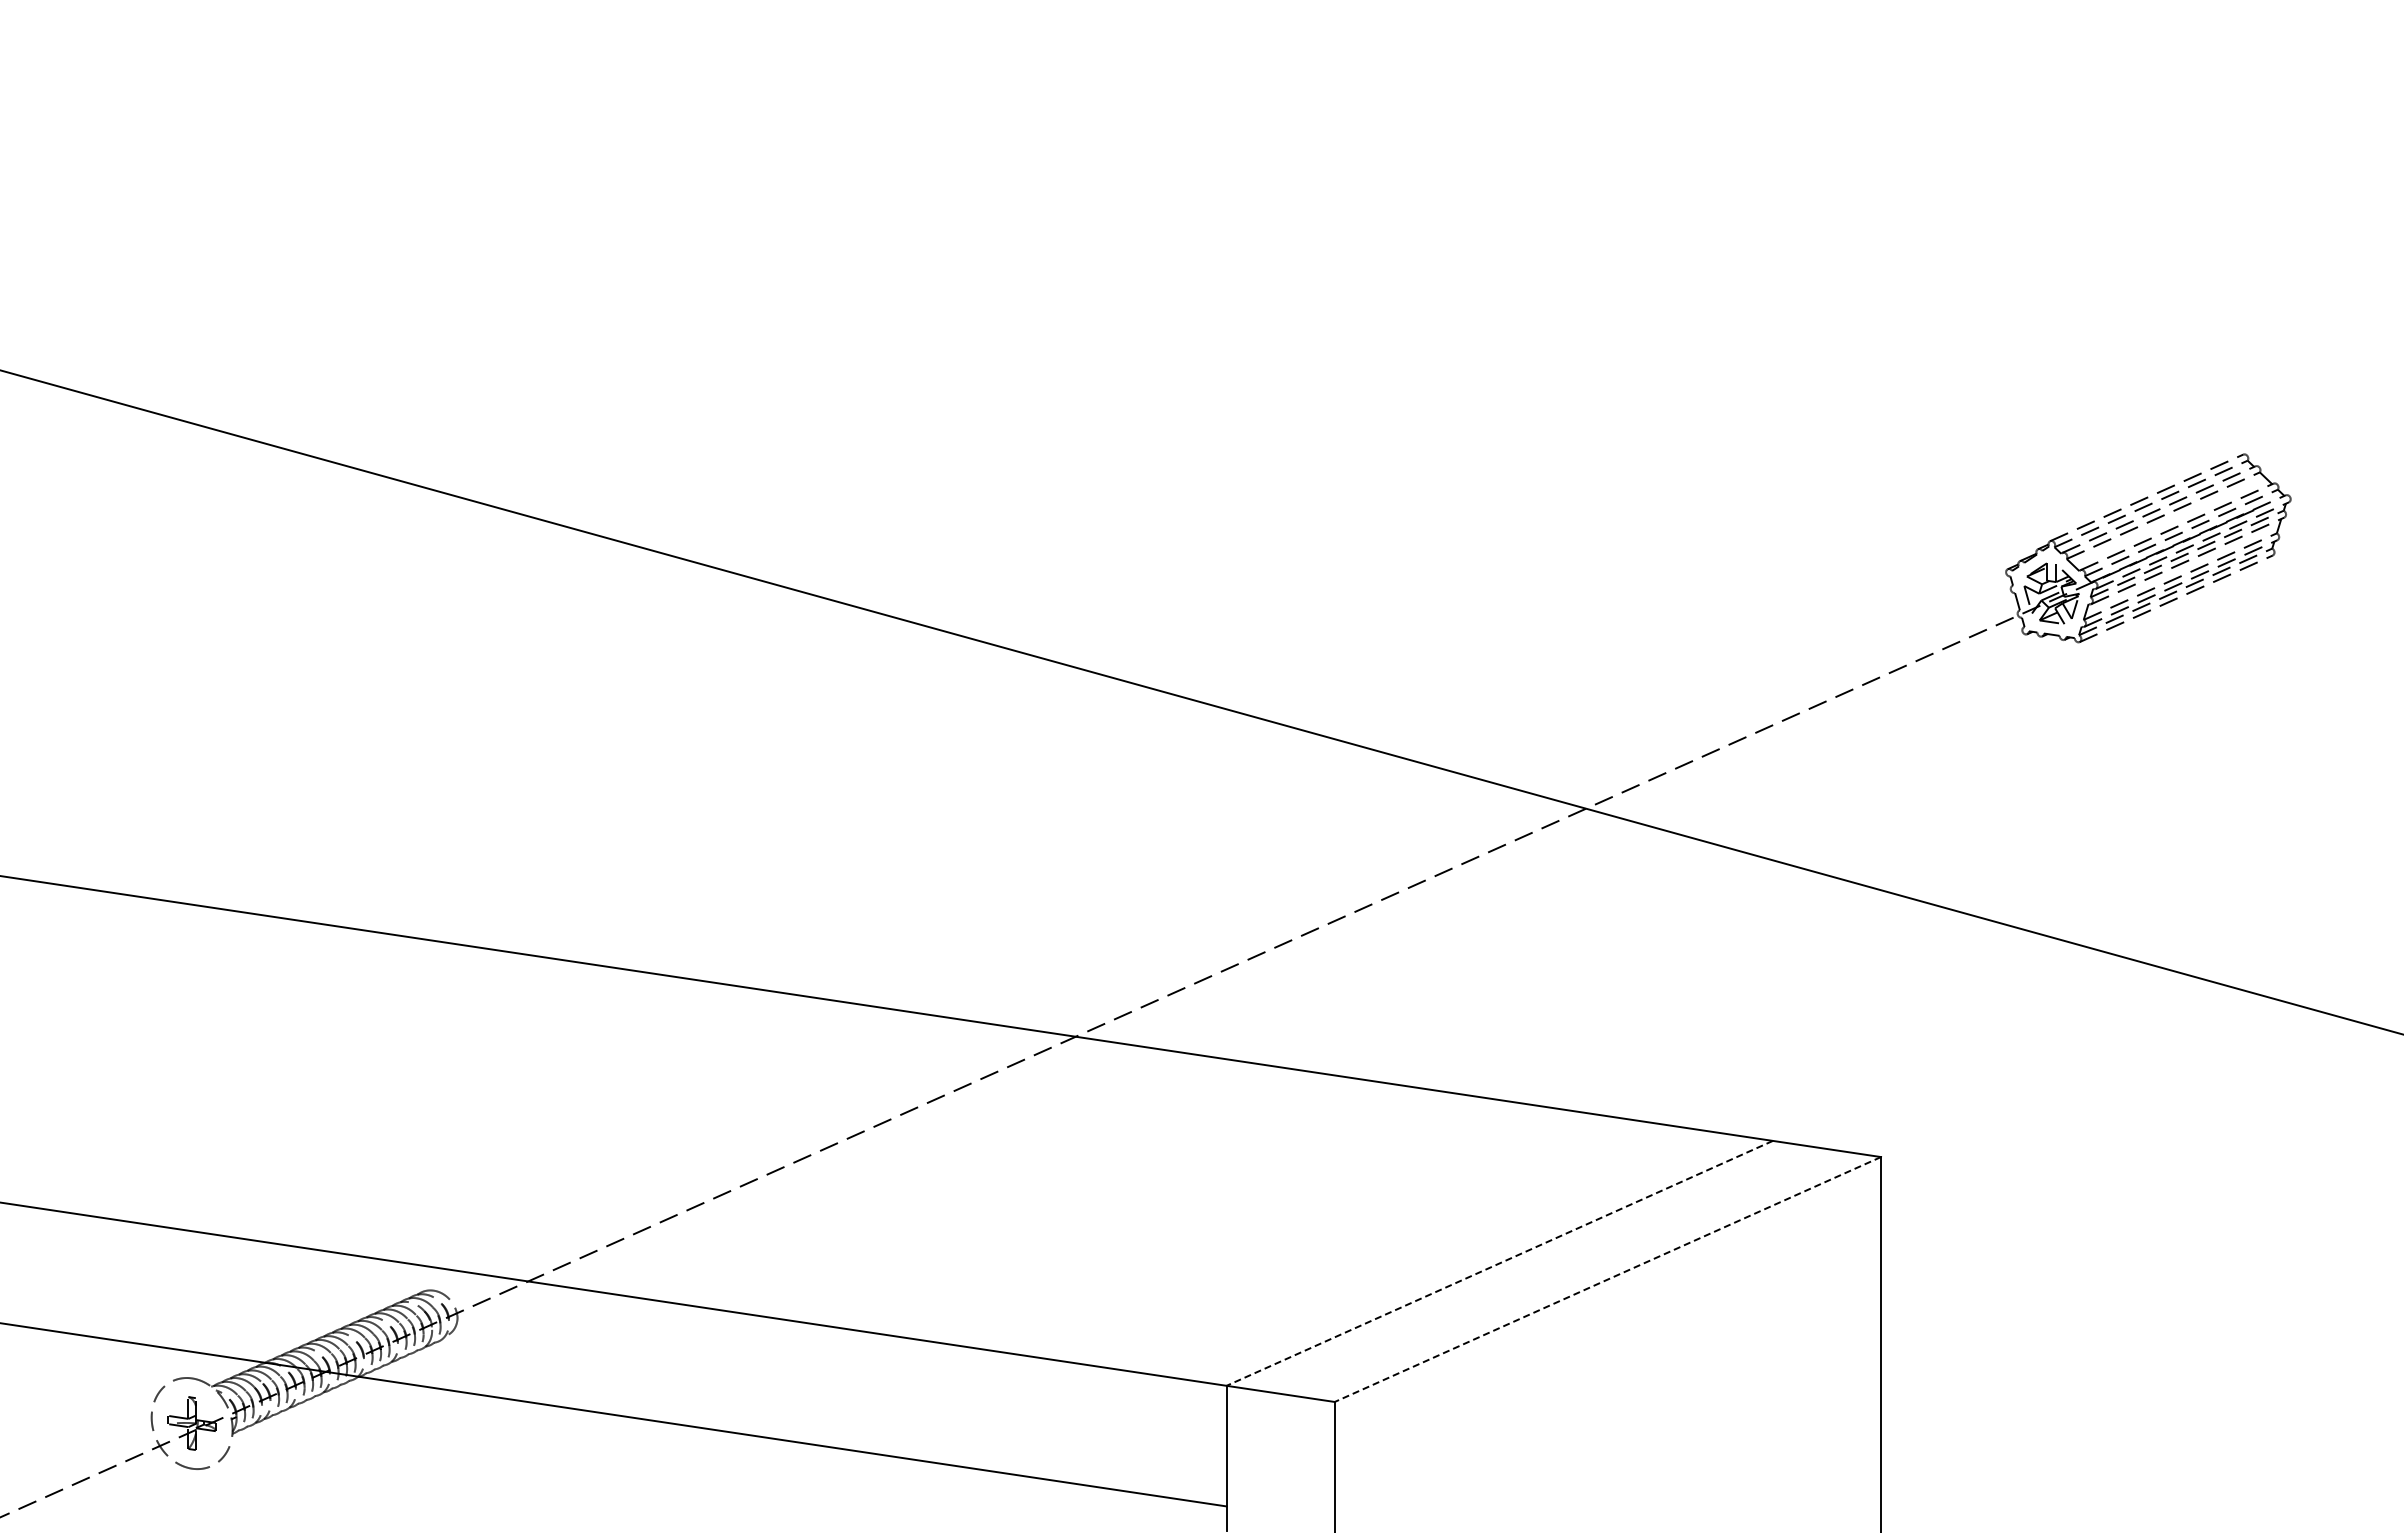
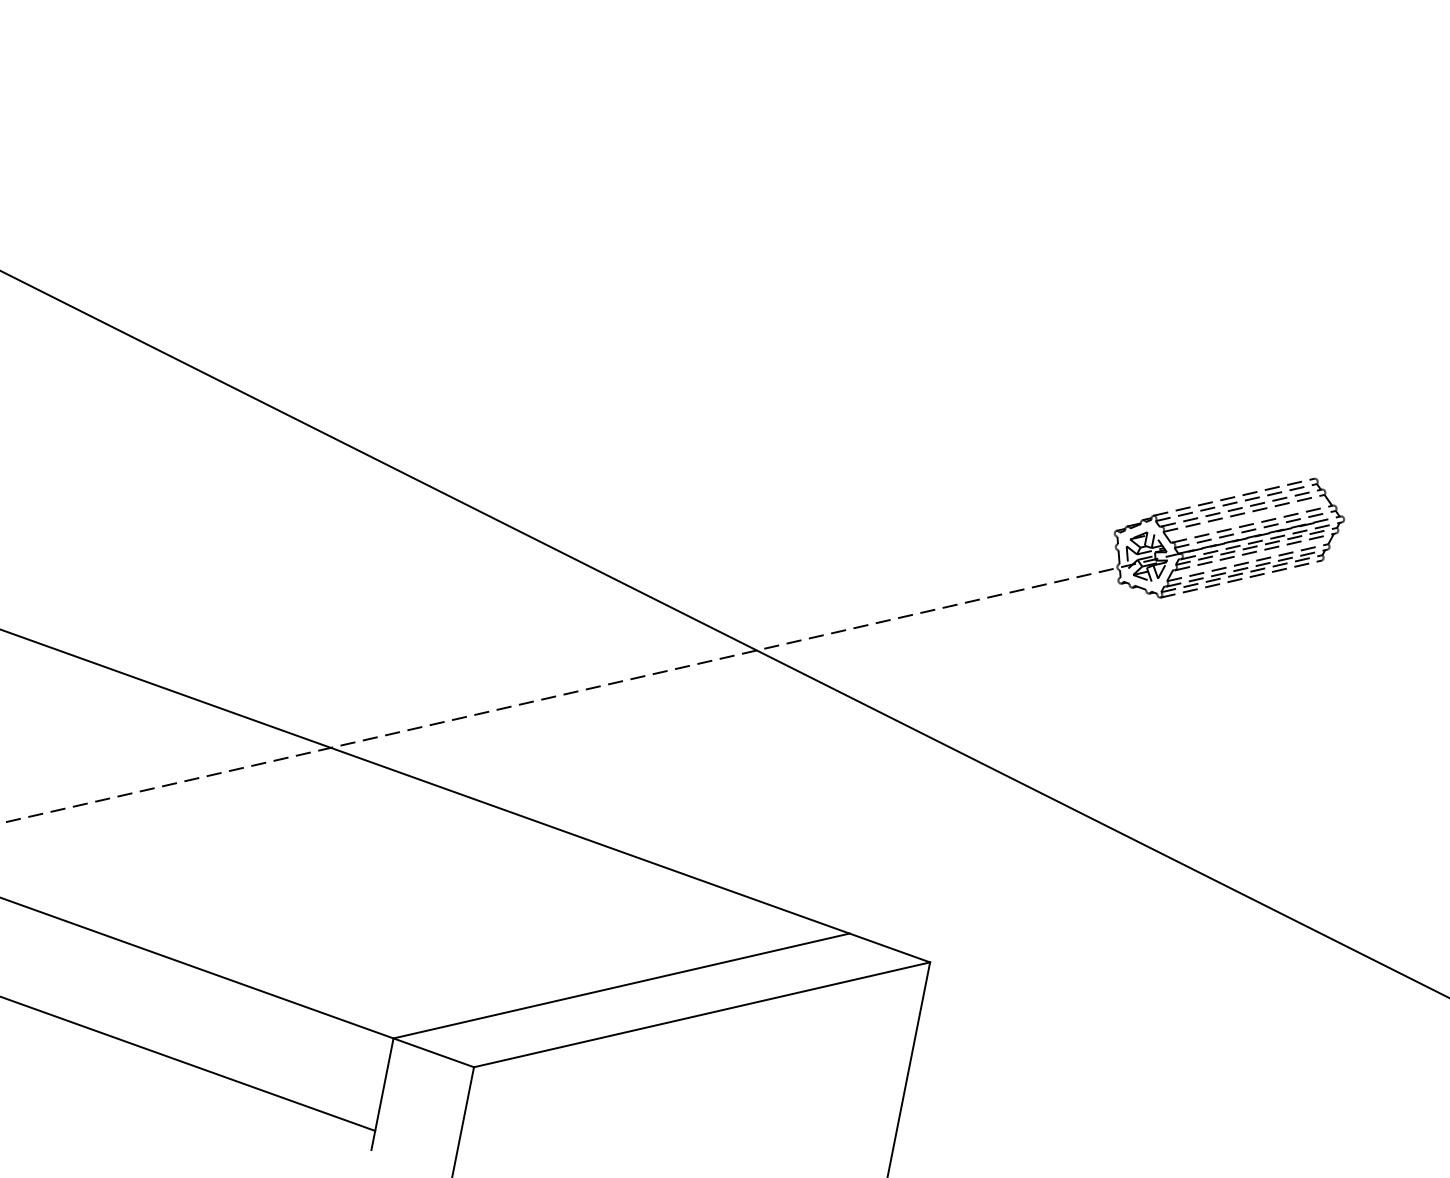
line: (1499, 1263) -> (621, 986), dashed -> solid
line: (1607, 1279) -> (701, 1014), dashed -> solid

